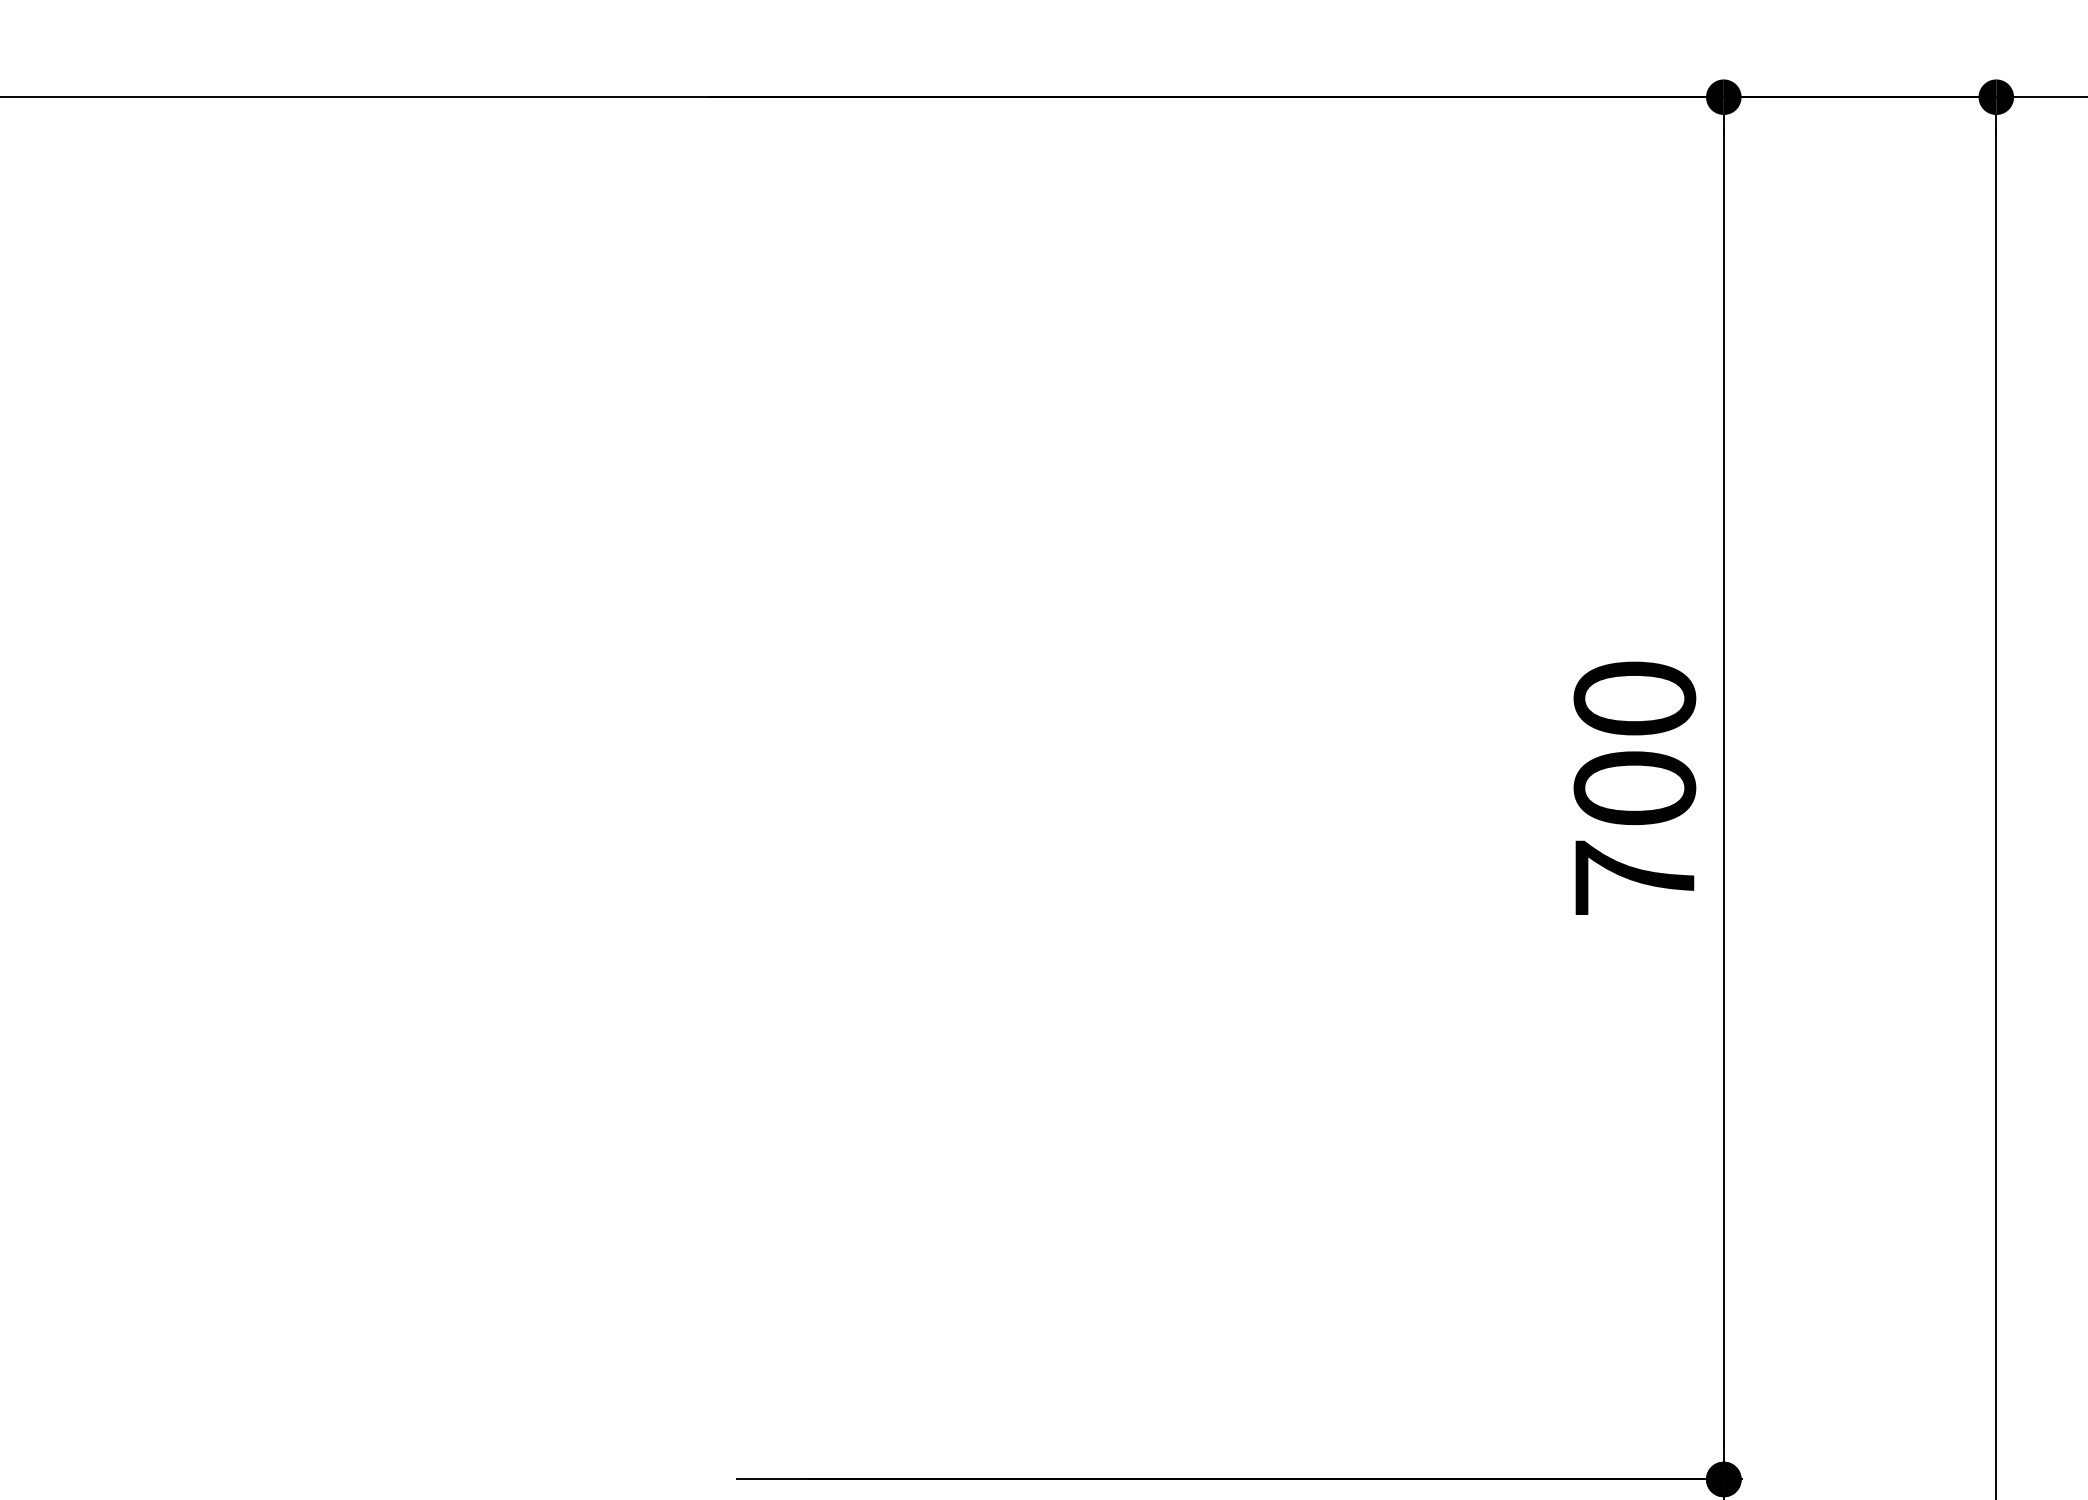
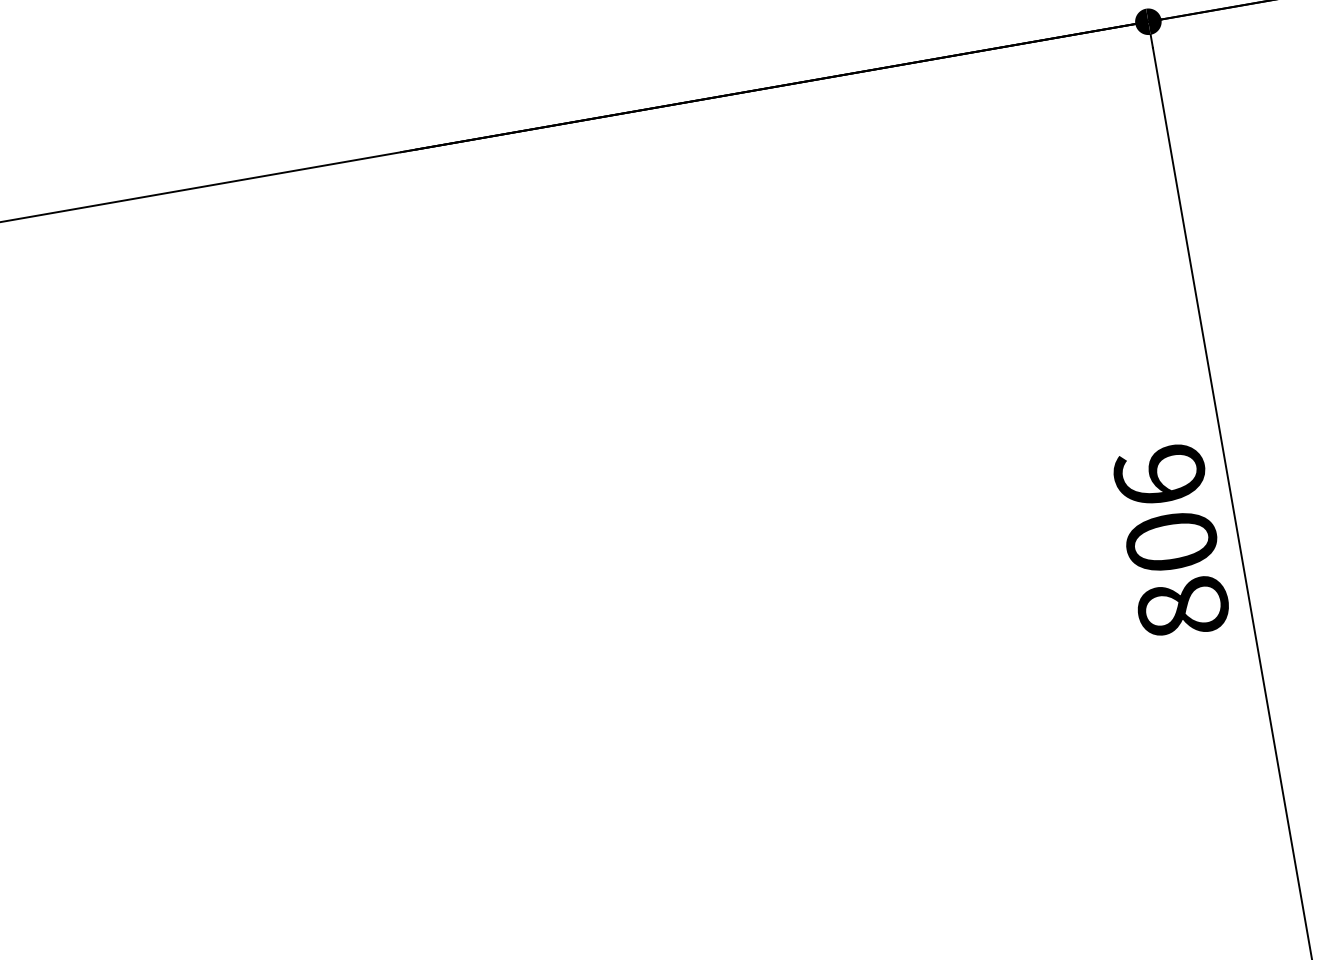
text: (1634, 787) -> (1171, 541), 700 -> 806

